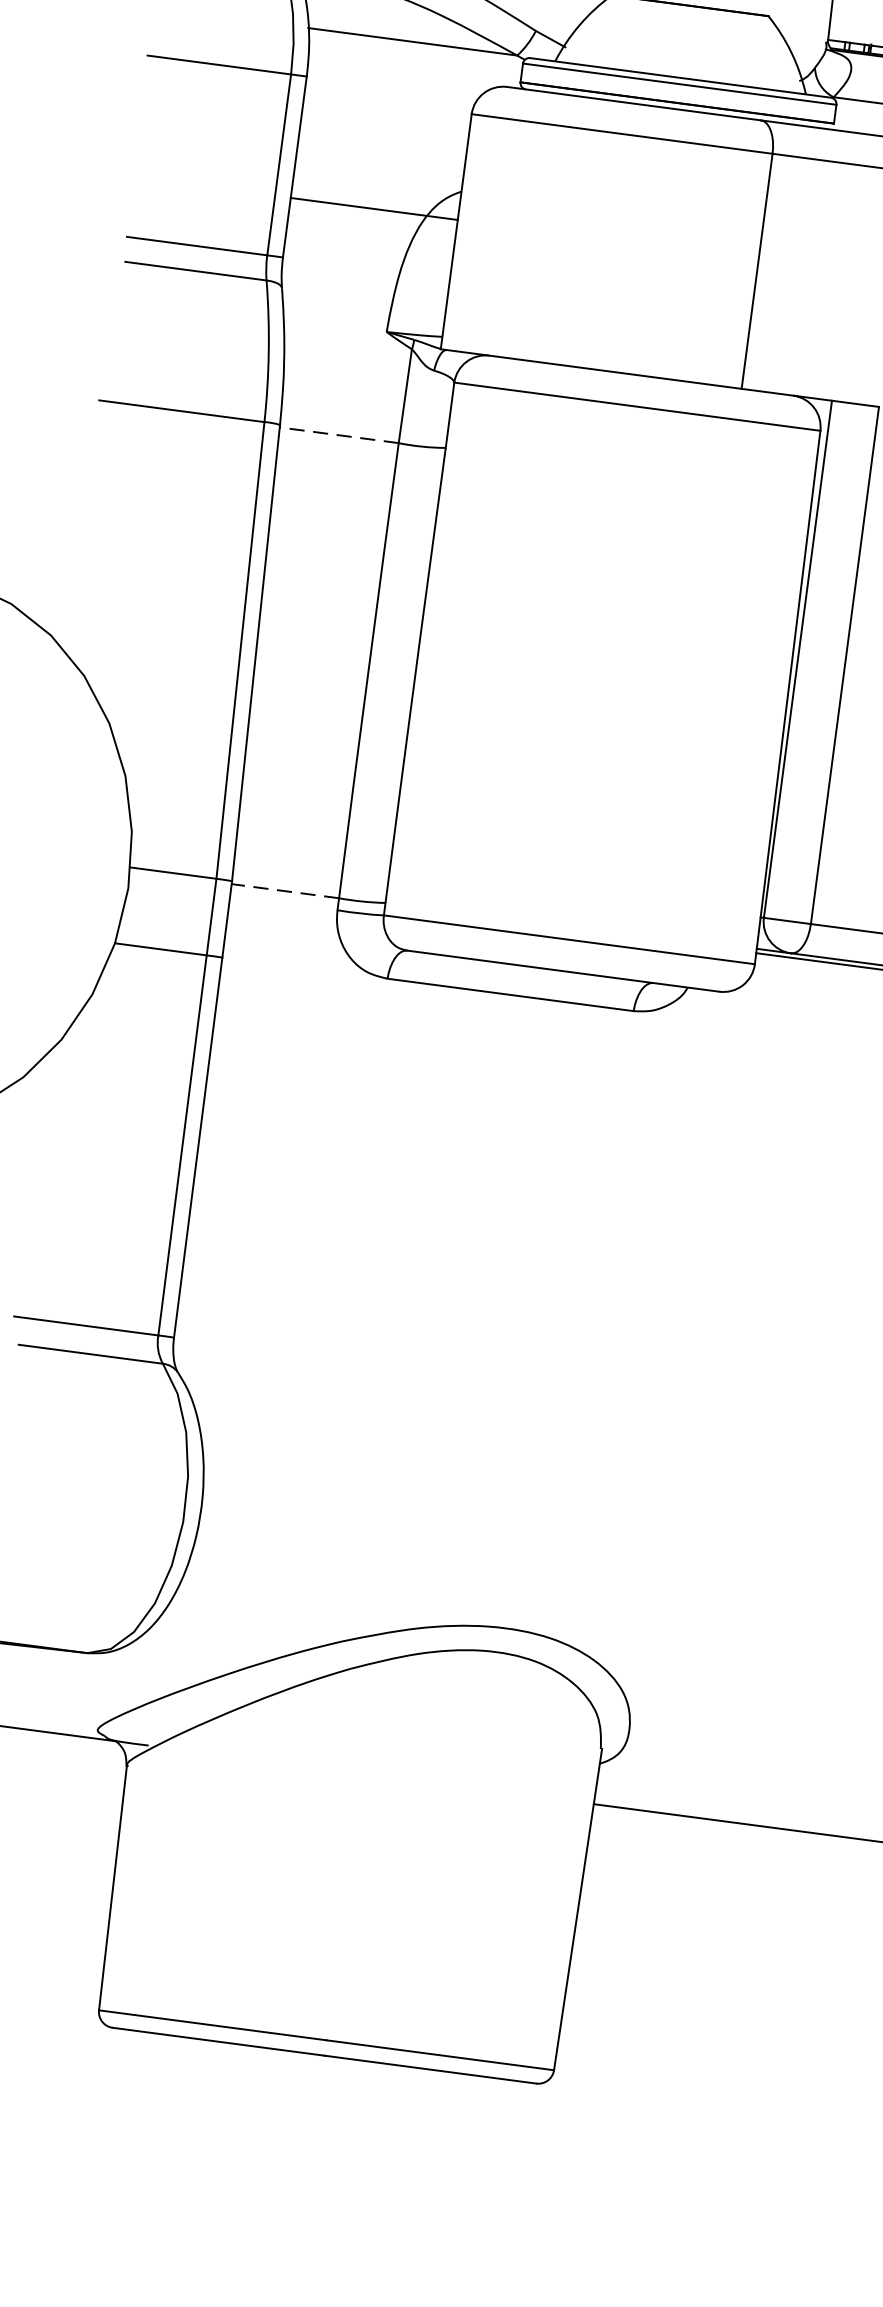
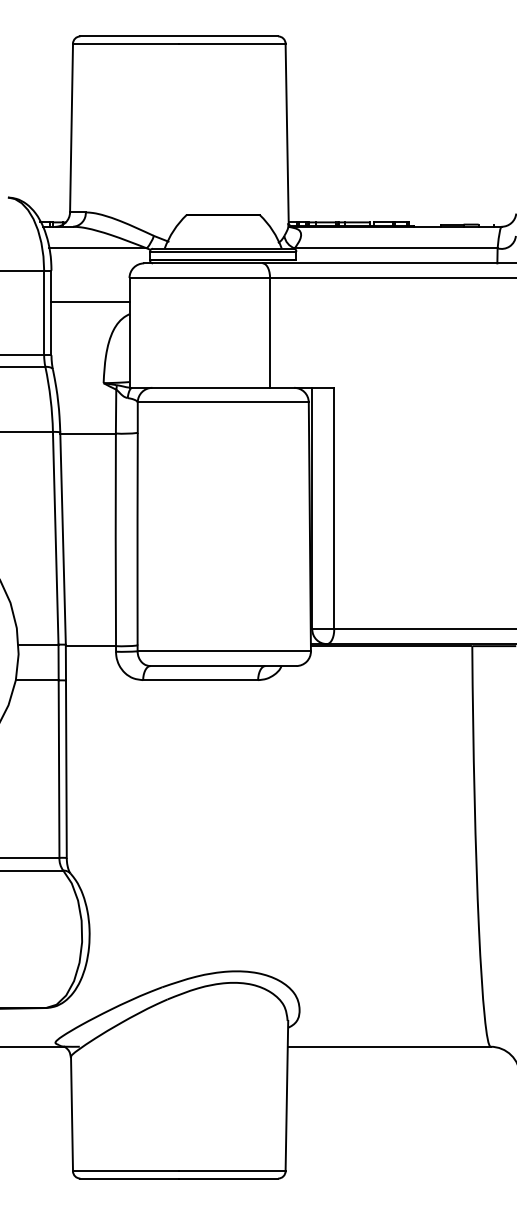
line: (374, 209) -> (90, 302), moved
line: (340, 435) -> (88, 433), dashed -> solid
line: (284, 891) -> (90, 646), dashed -> solid

